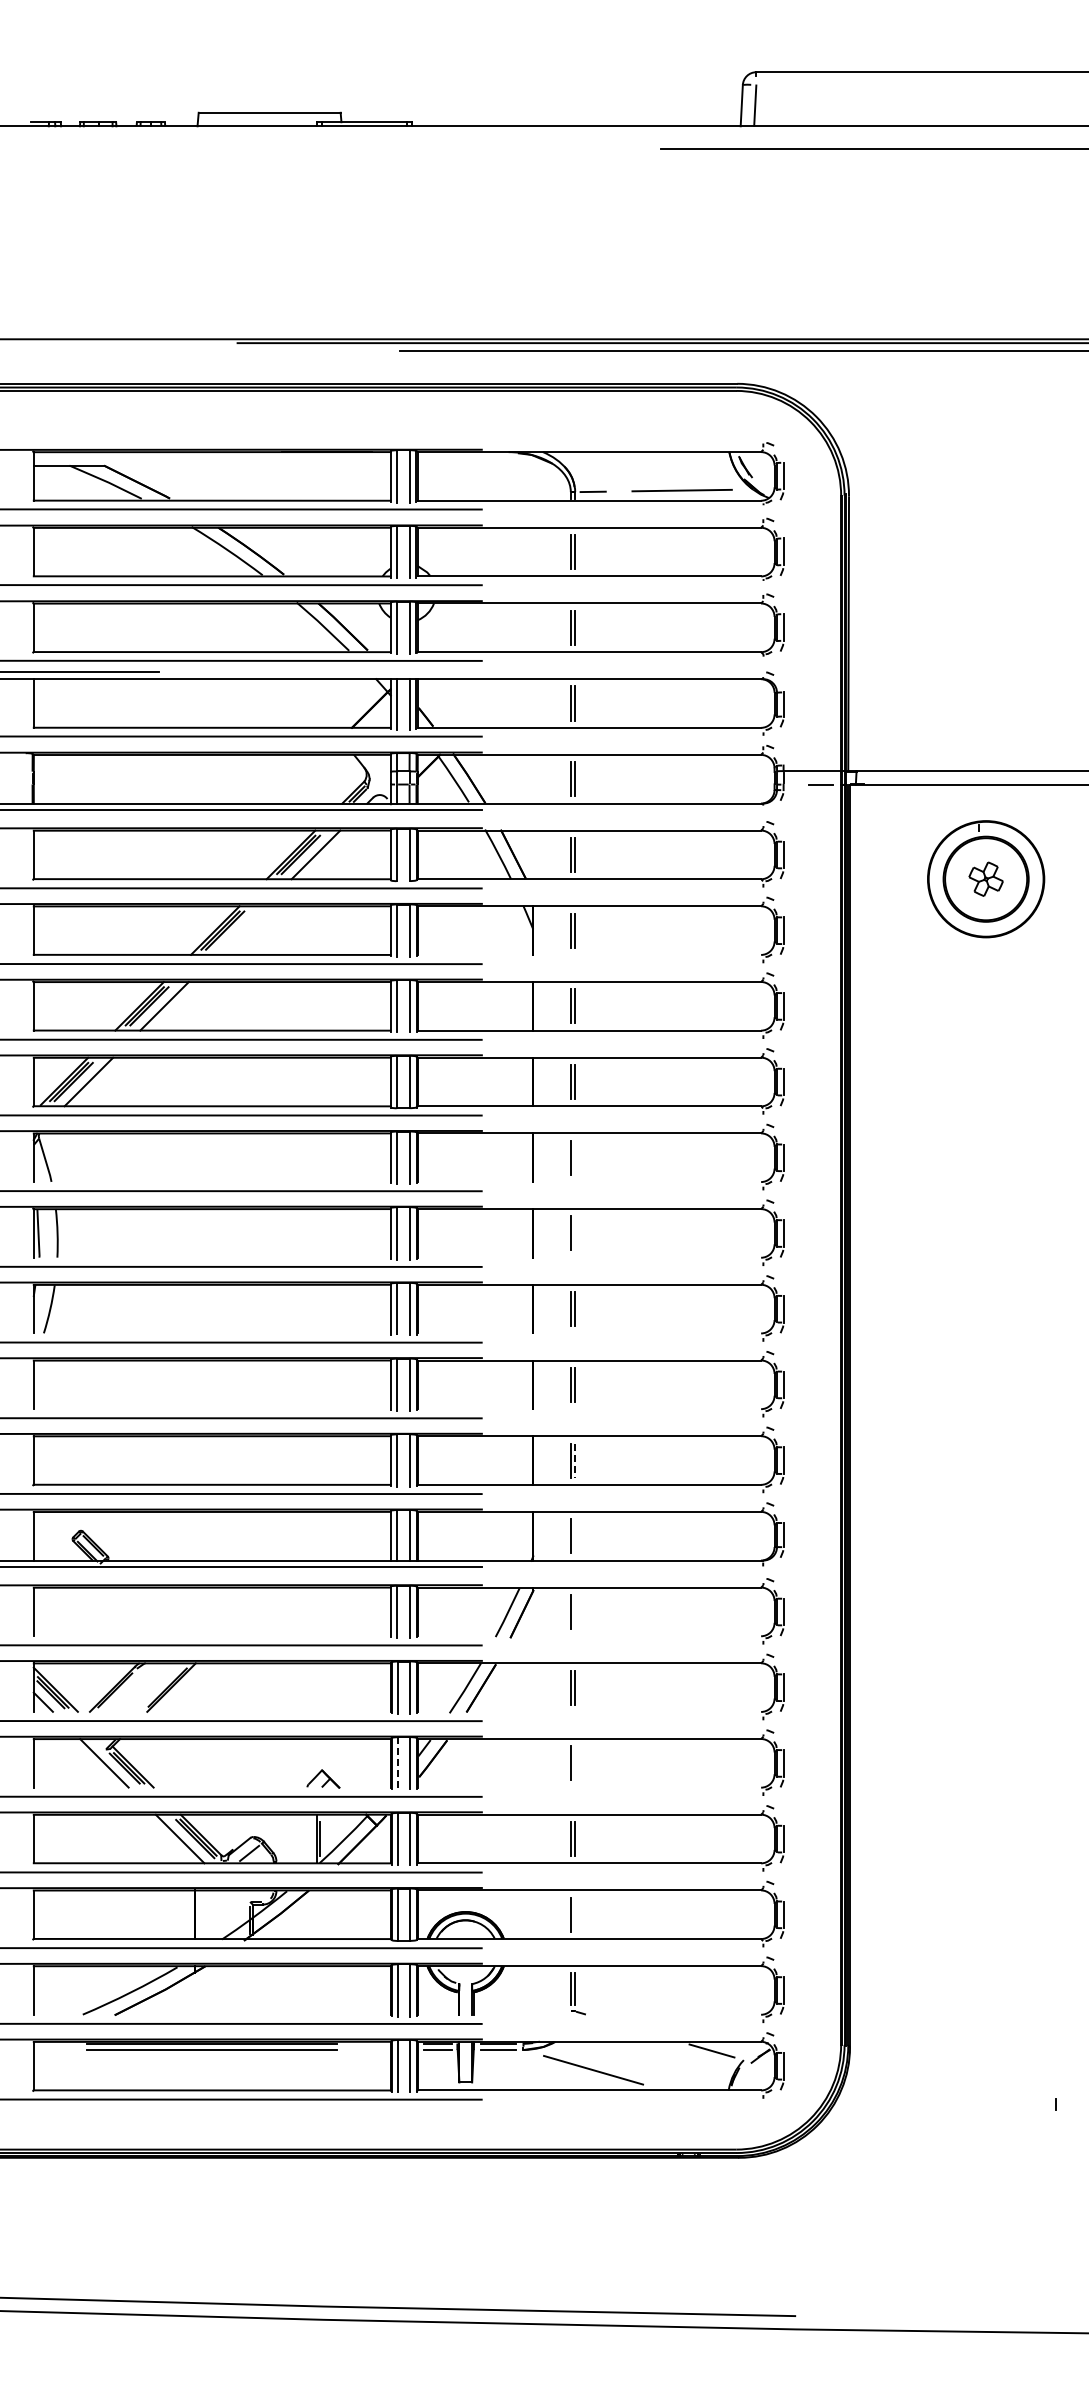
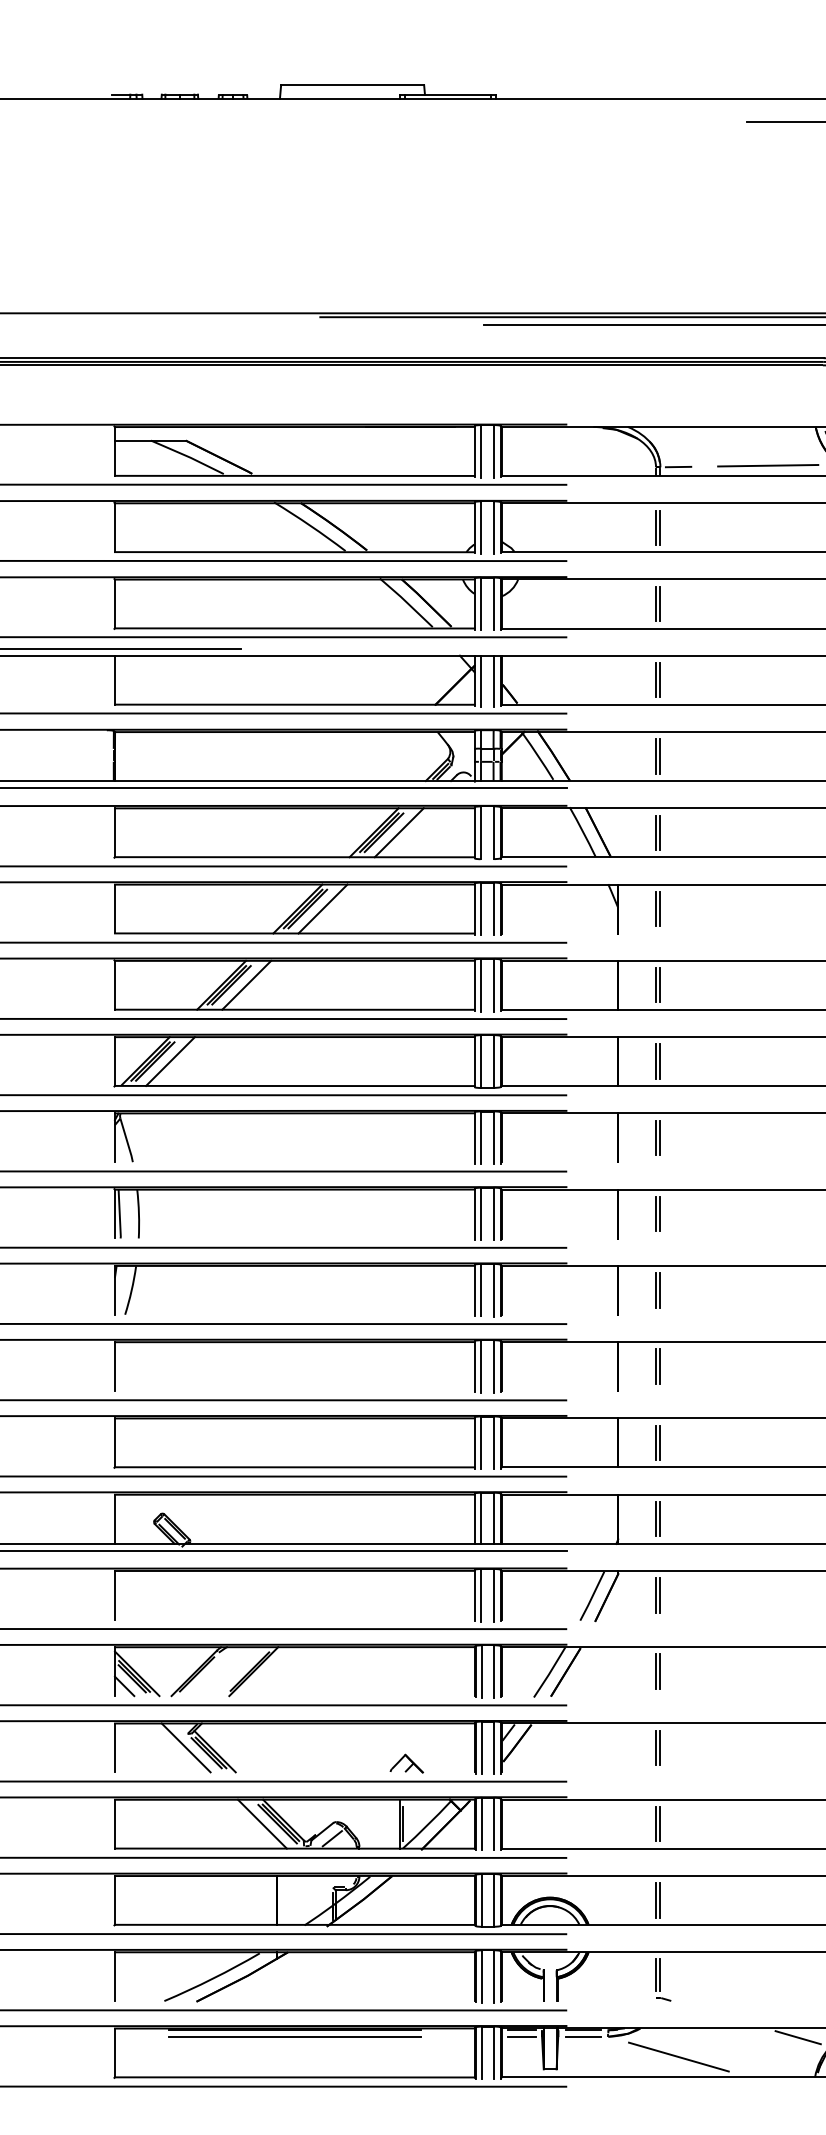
line: (240, 930) -> (323, 908), added
line: (575, 1157) -> (660, 1137), added
line: (575, 1233) -> (660, 1214), added
line: (575, 1461) -> (660, 1443), dashed -> solid
line: (575, 1536) -> (660, 1519), added
line: (575, 1611) -> (660, 1594), added
line: (398, 1763) -> (482, 1748), dashed -> solid
line: (575, 1763) -> (660, 1748), added
line: (575, 1914) -> (660, 1900), added

